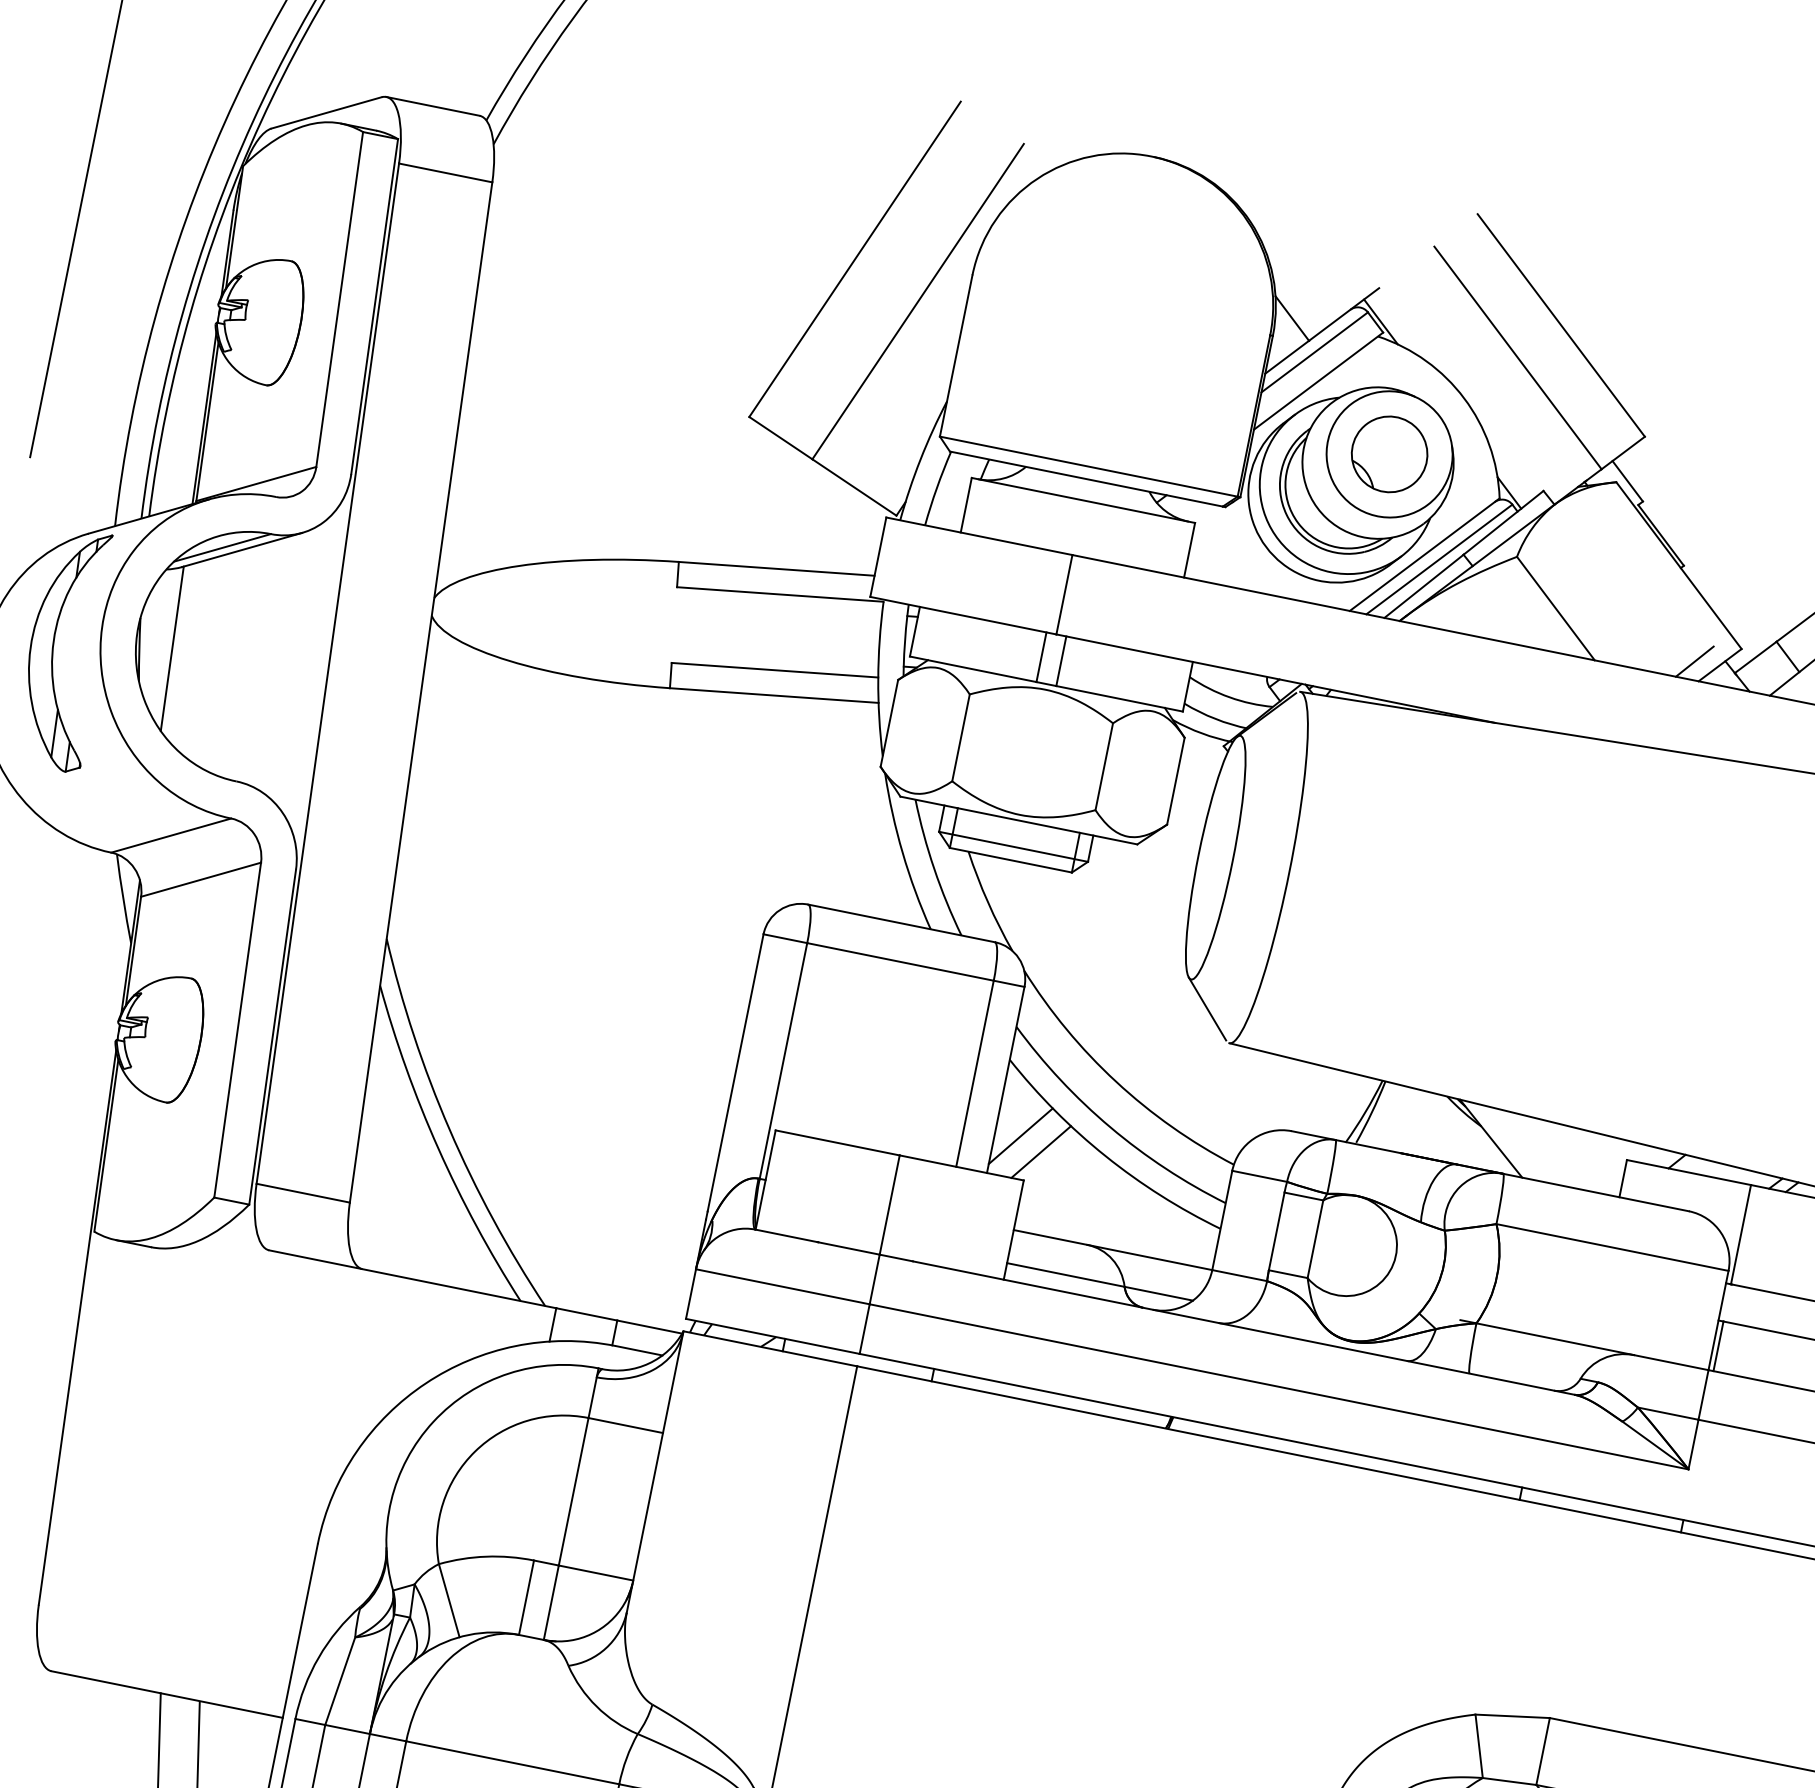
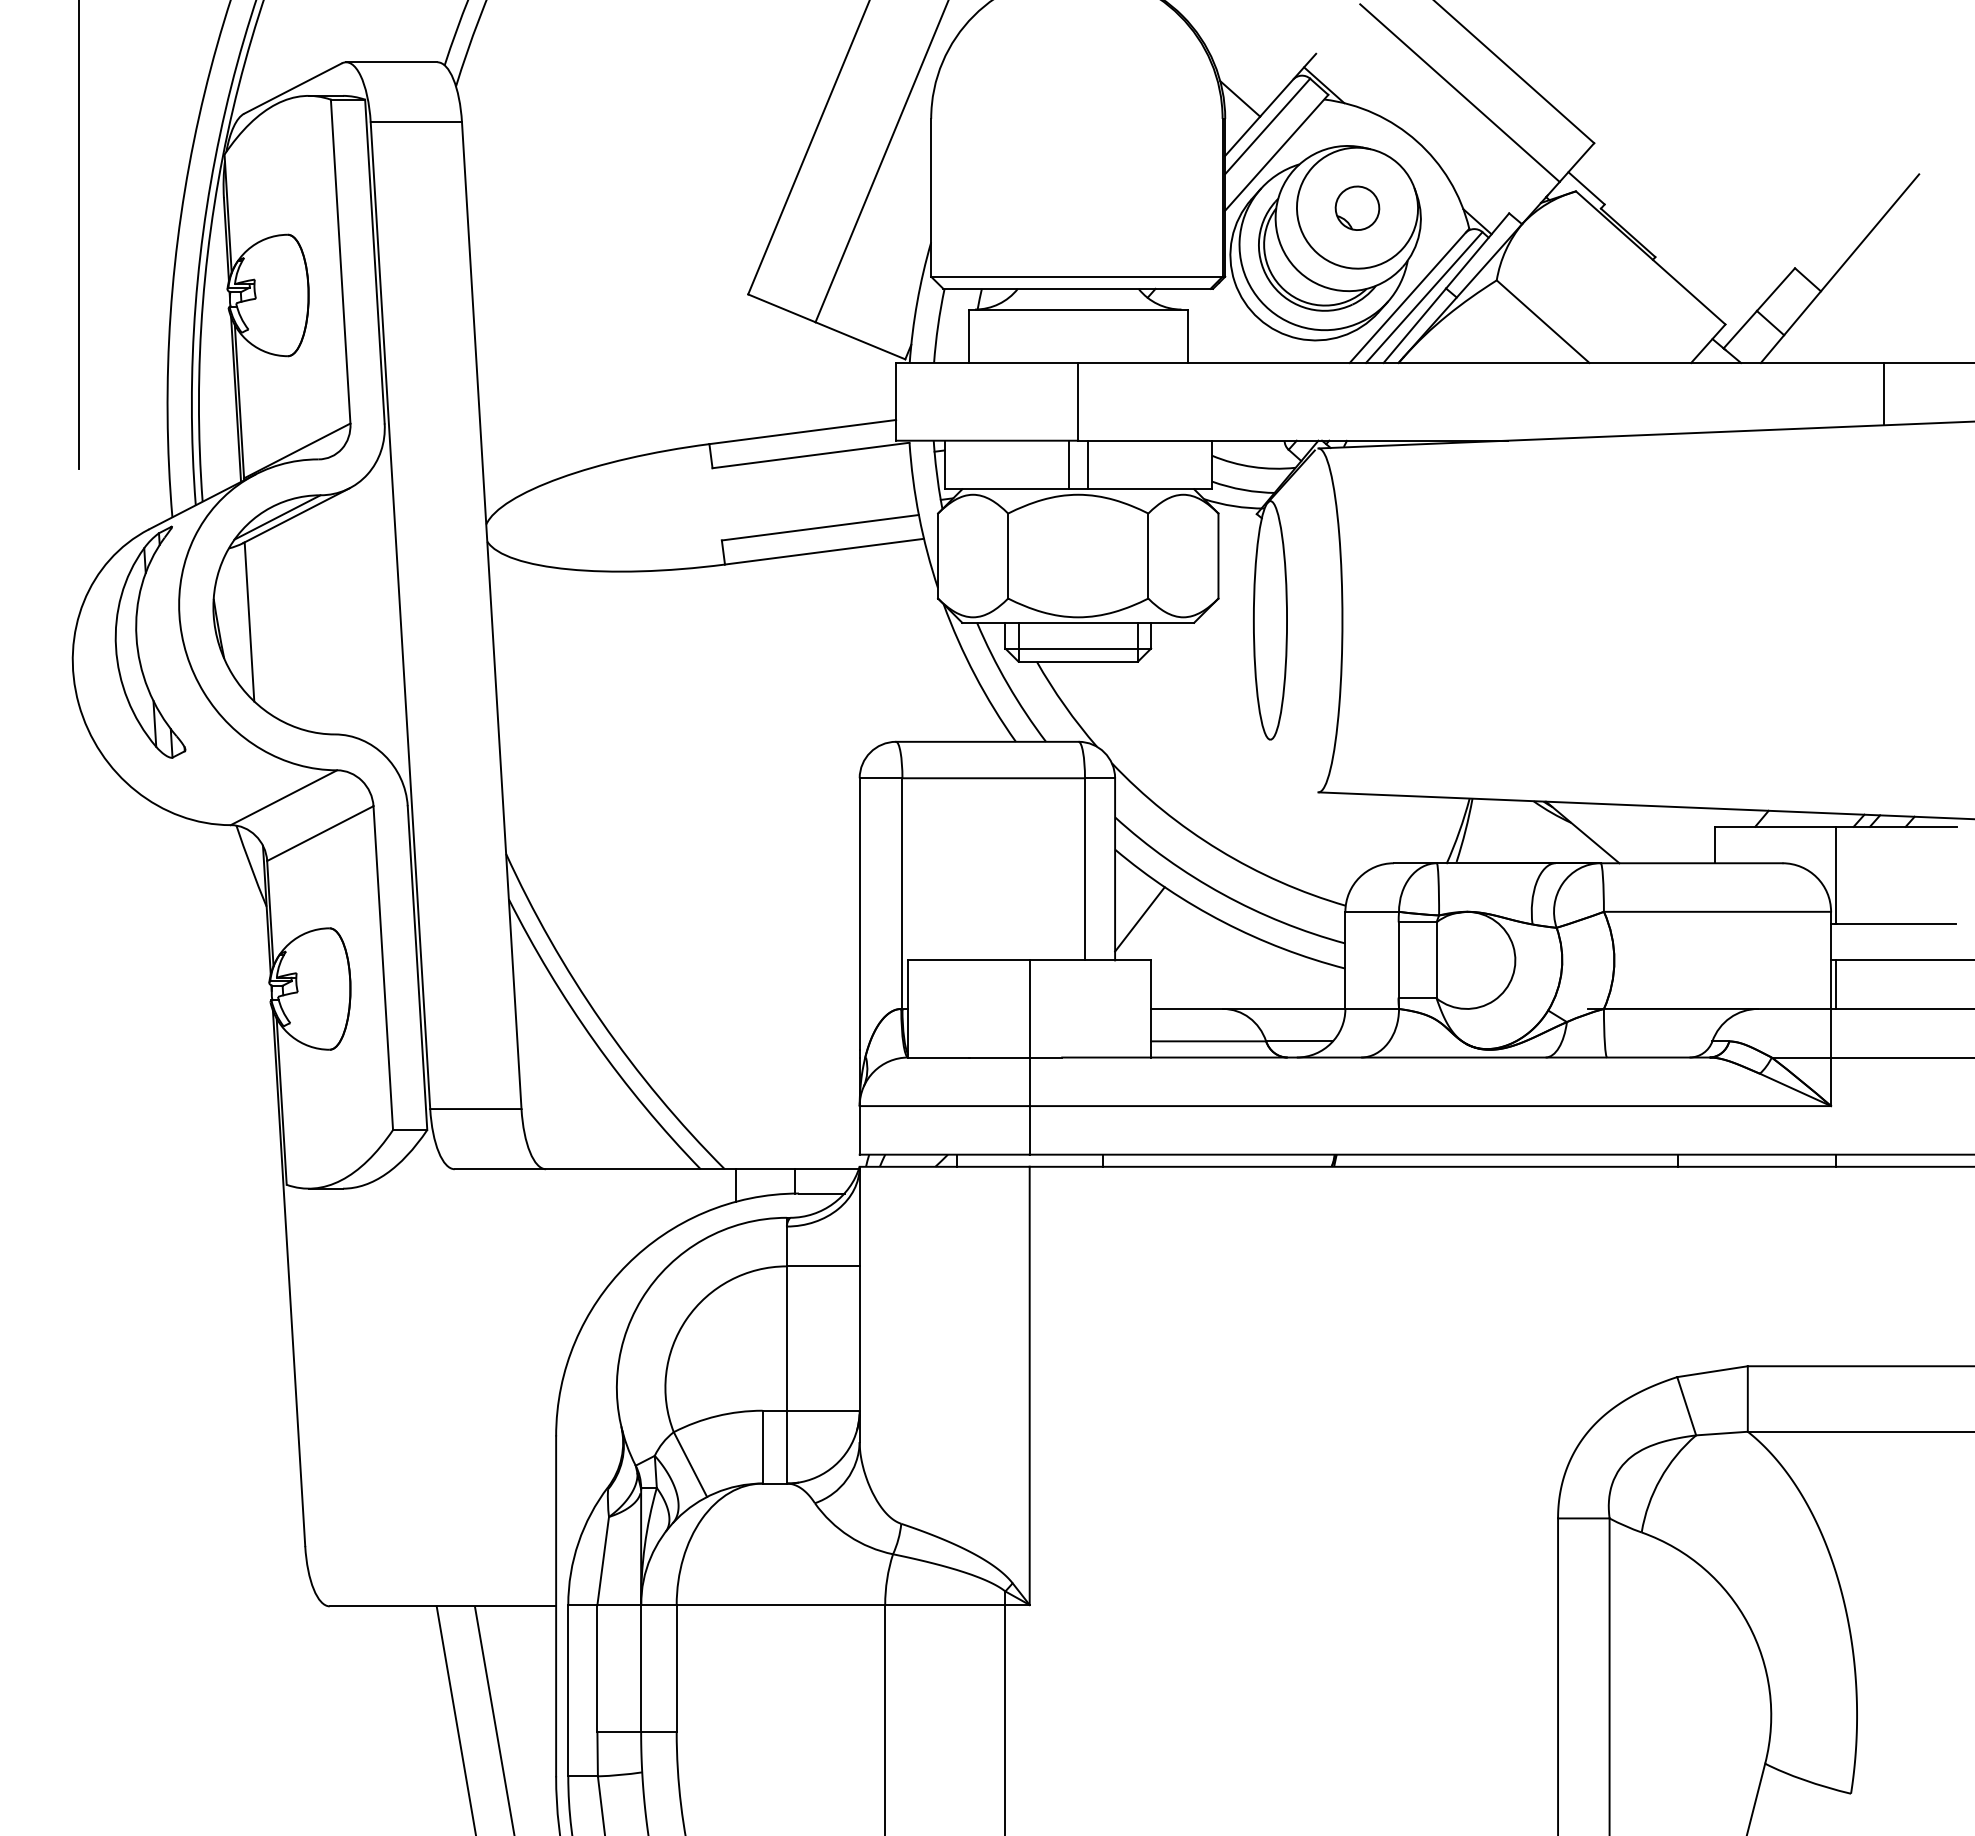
part: (1389, 454) -> (1357, 208), size x0.6
line: (1694, 661) -> (1683, 345), removed
line: (1206, 1008) -> (1290, 764), removed
line: (1040, 1152) -> (1161, 930), removed

